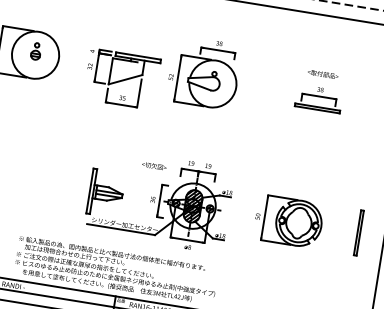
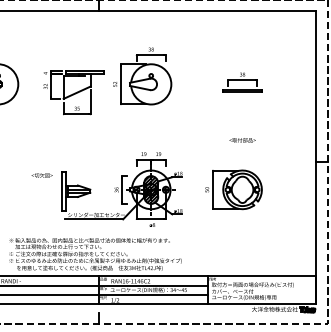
text: (322, 74) -> (242, 140), moved
text: (153, 166) -> (41, 175), moved
line: (357, 232) -> (293, 189), removed

